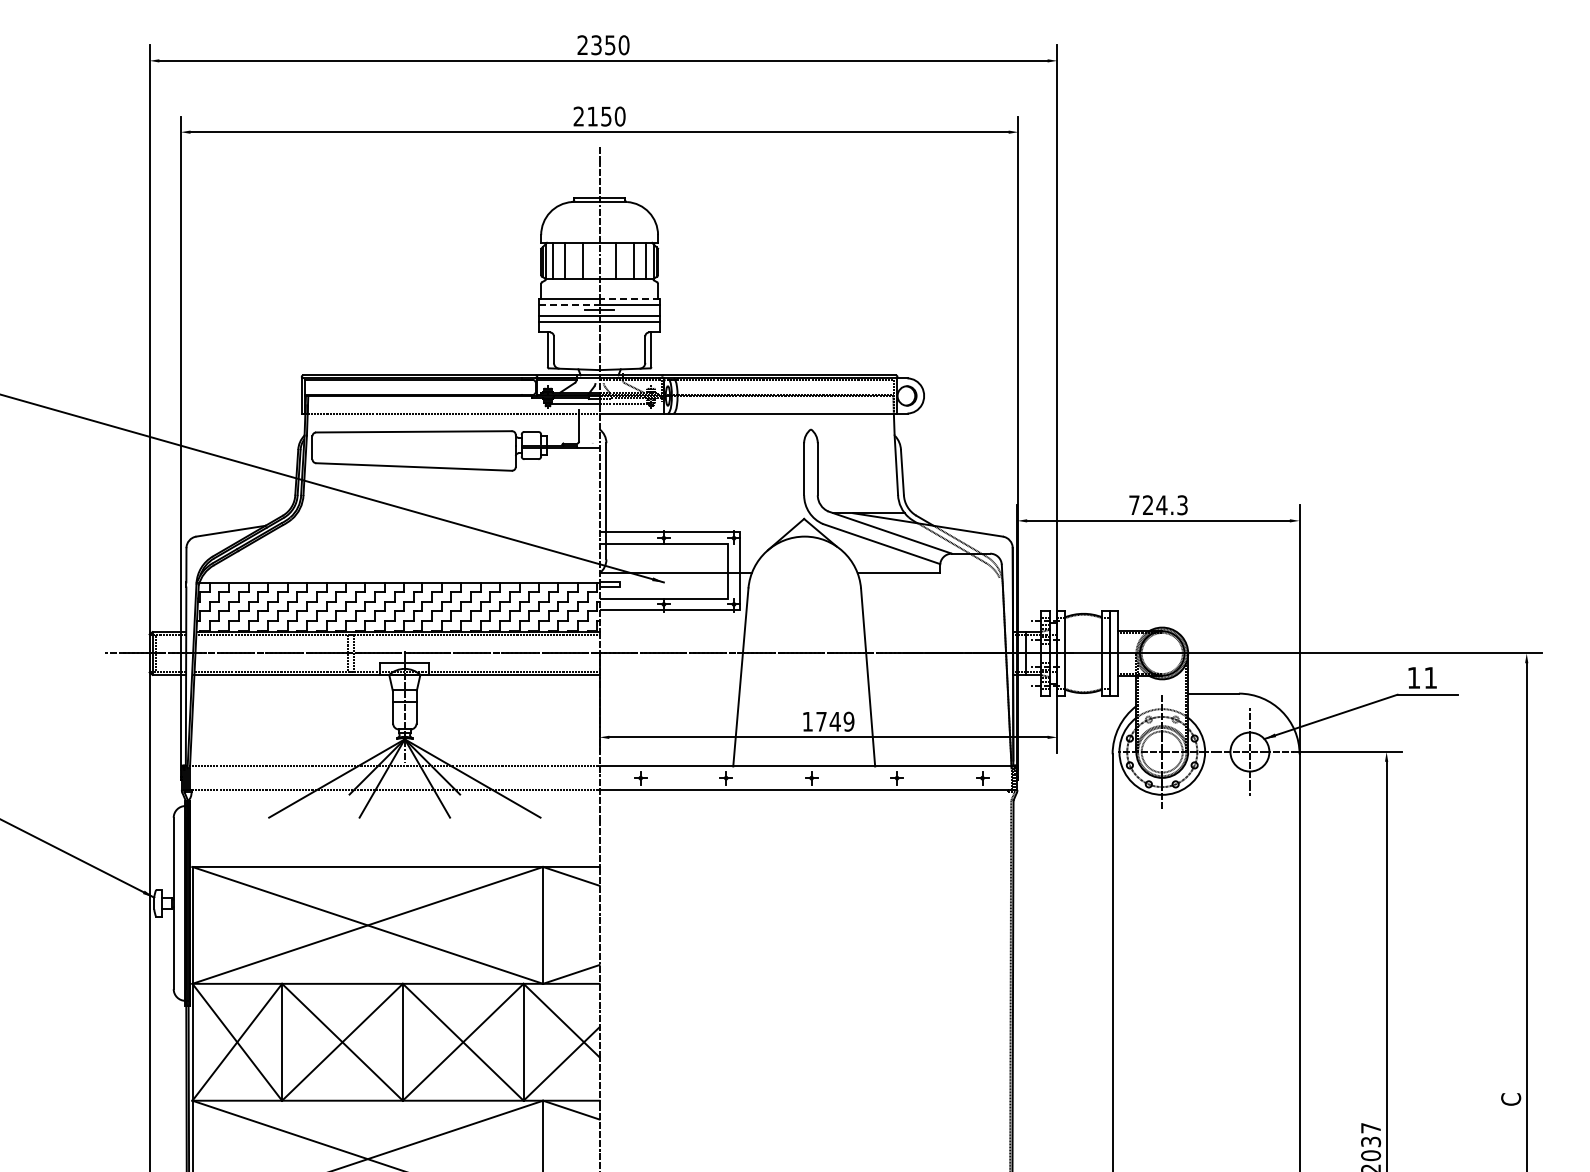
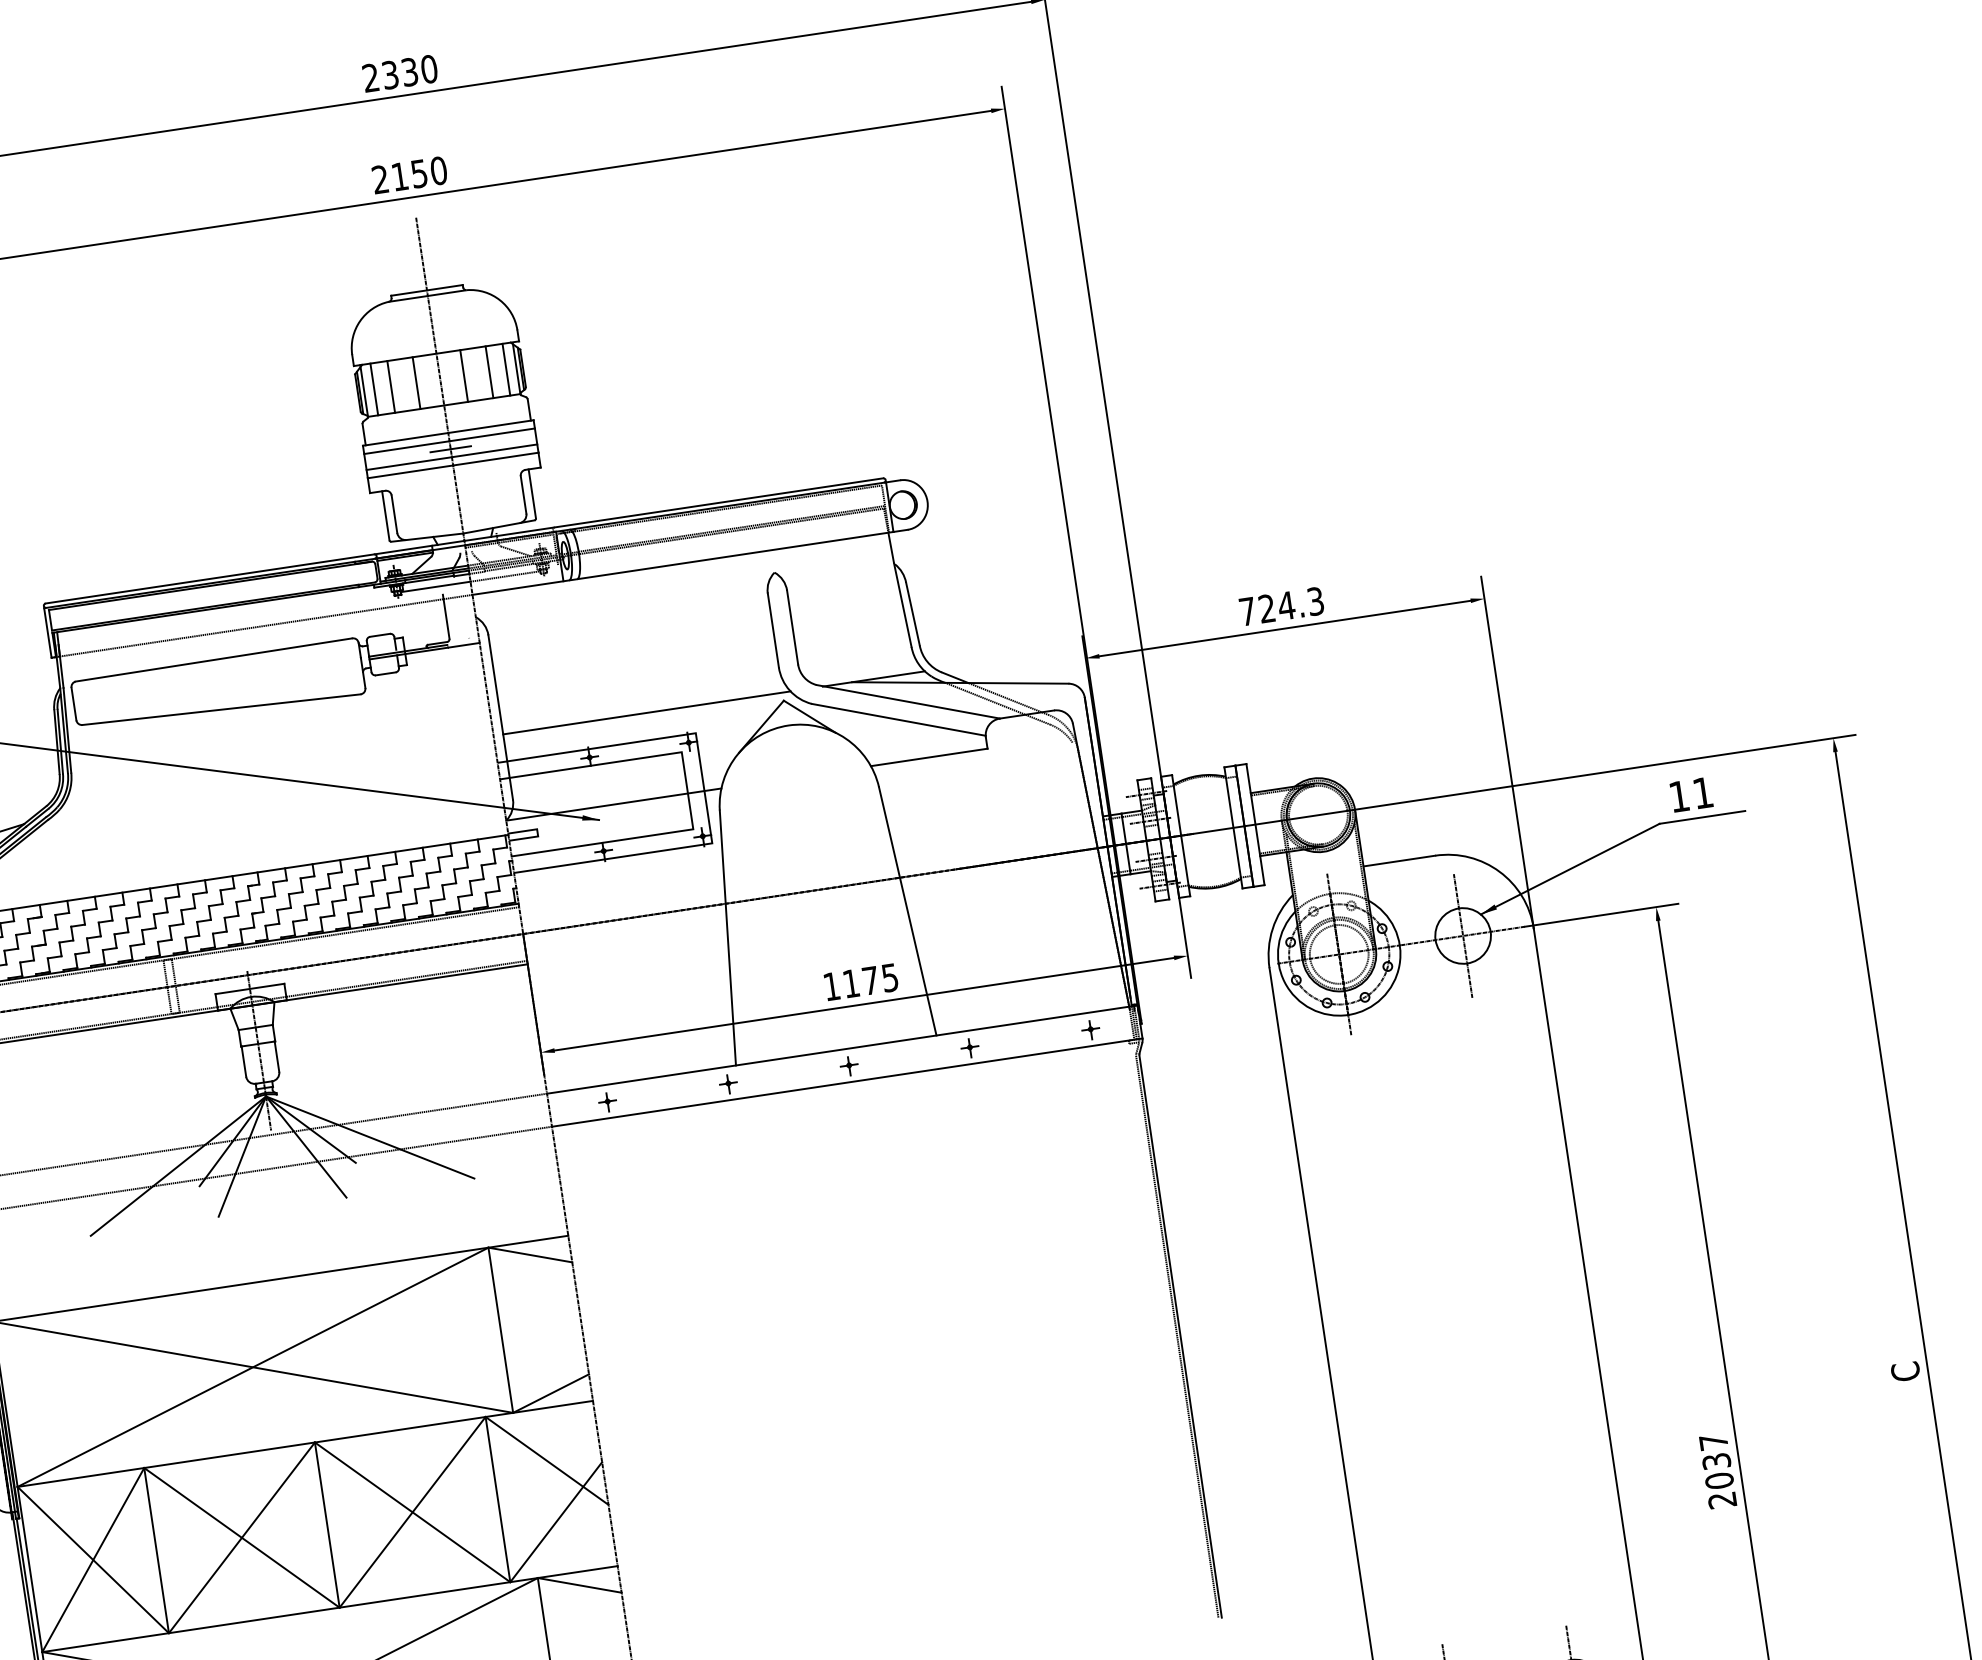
text: (610, 44) -> (409, 71), 2350 -> 2330
line: (629, 298) -> (490, 426), dashed -> solid
line: (569, 304) -> (406, 447), dashed -> solid
line: (707, 513) -> (646, 713), added
text: (835, 721) -> (870, 980), 1749 -> 1175

